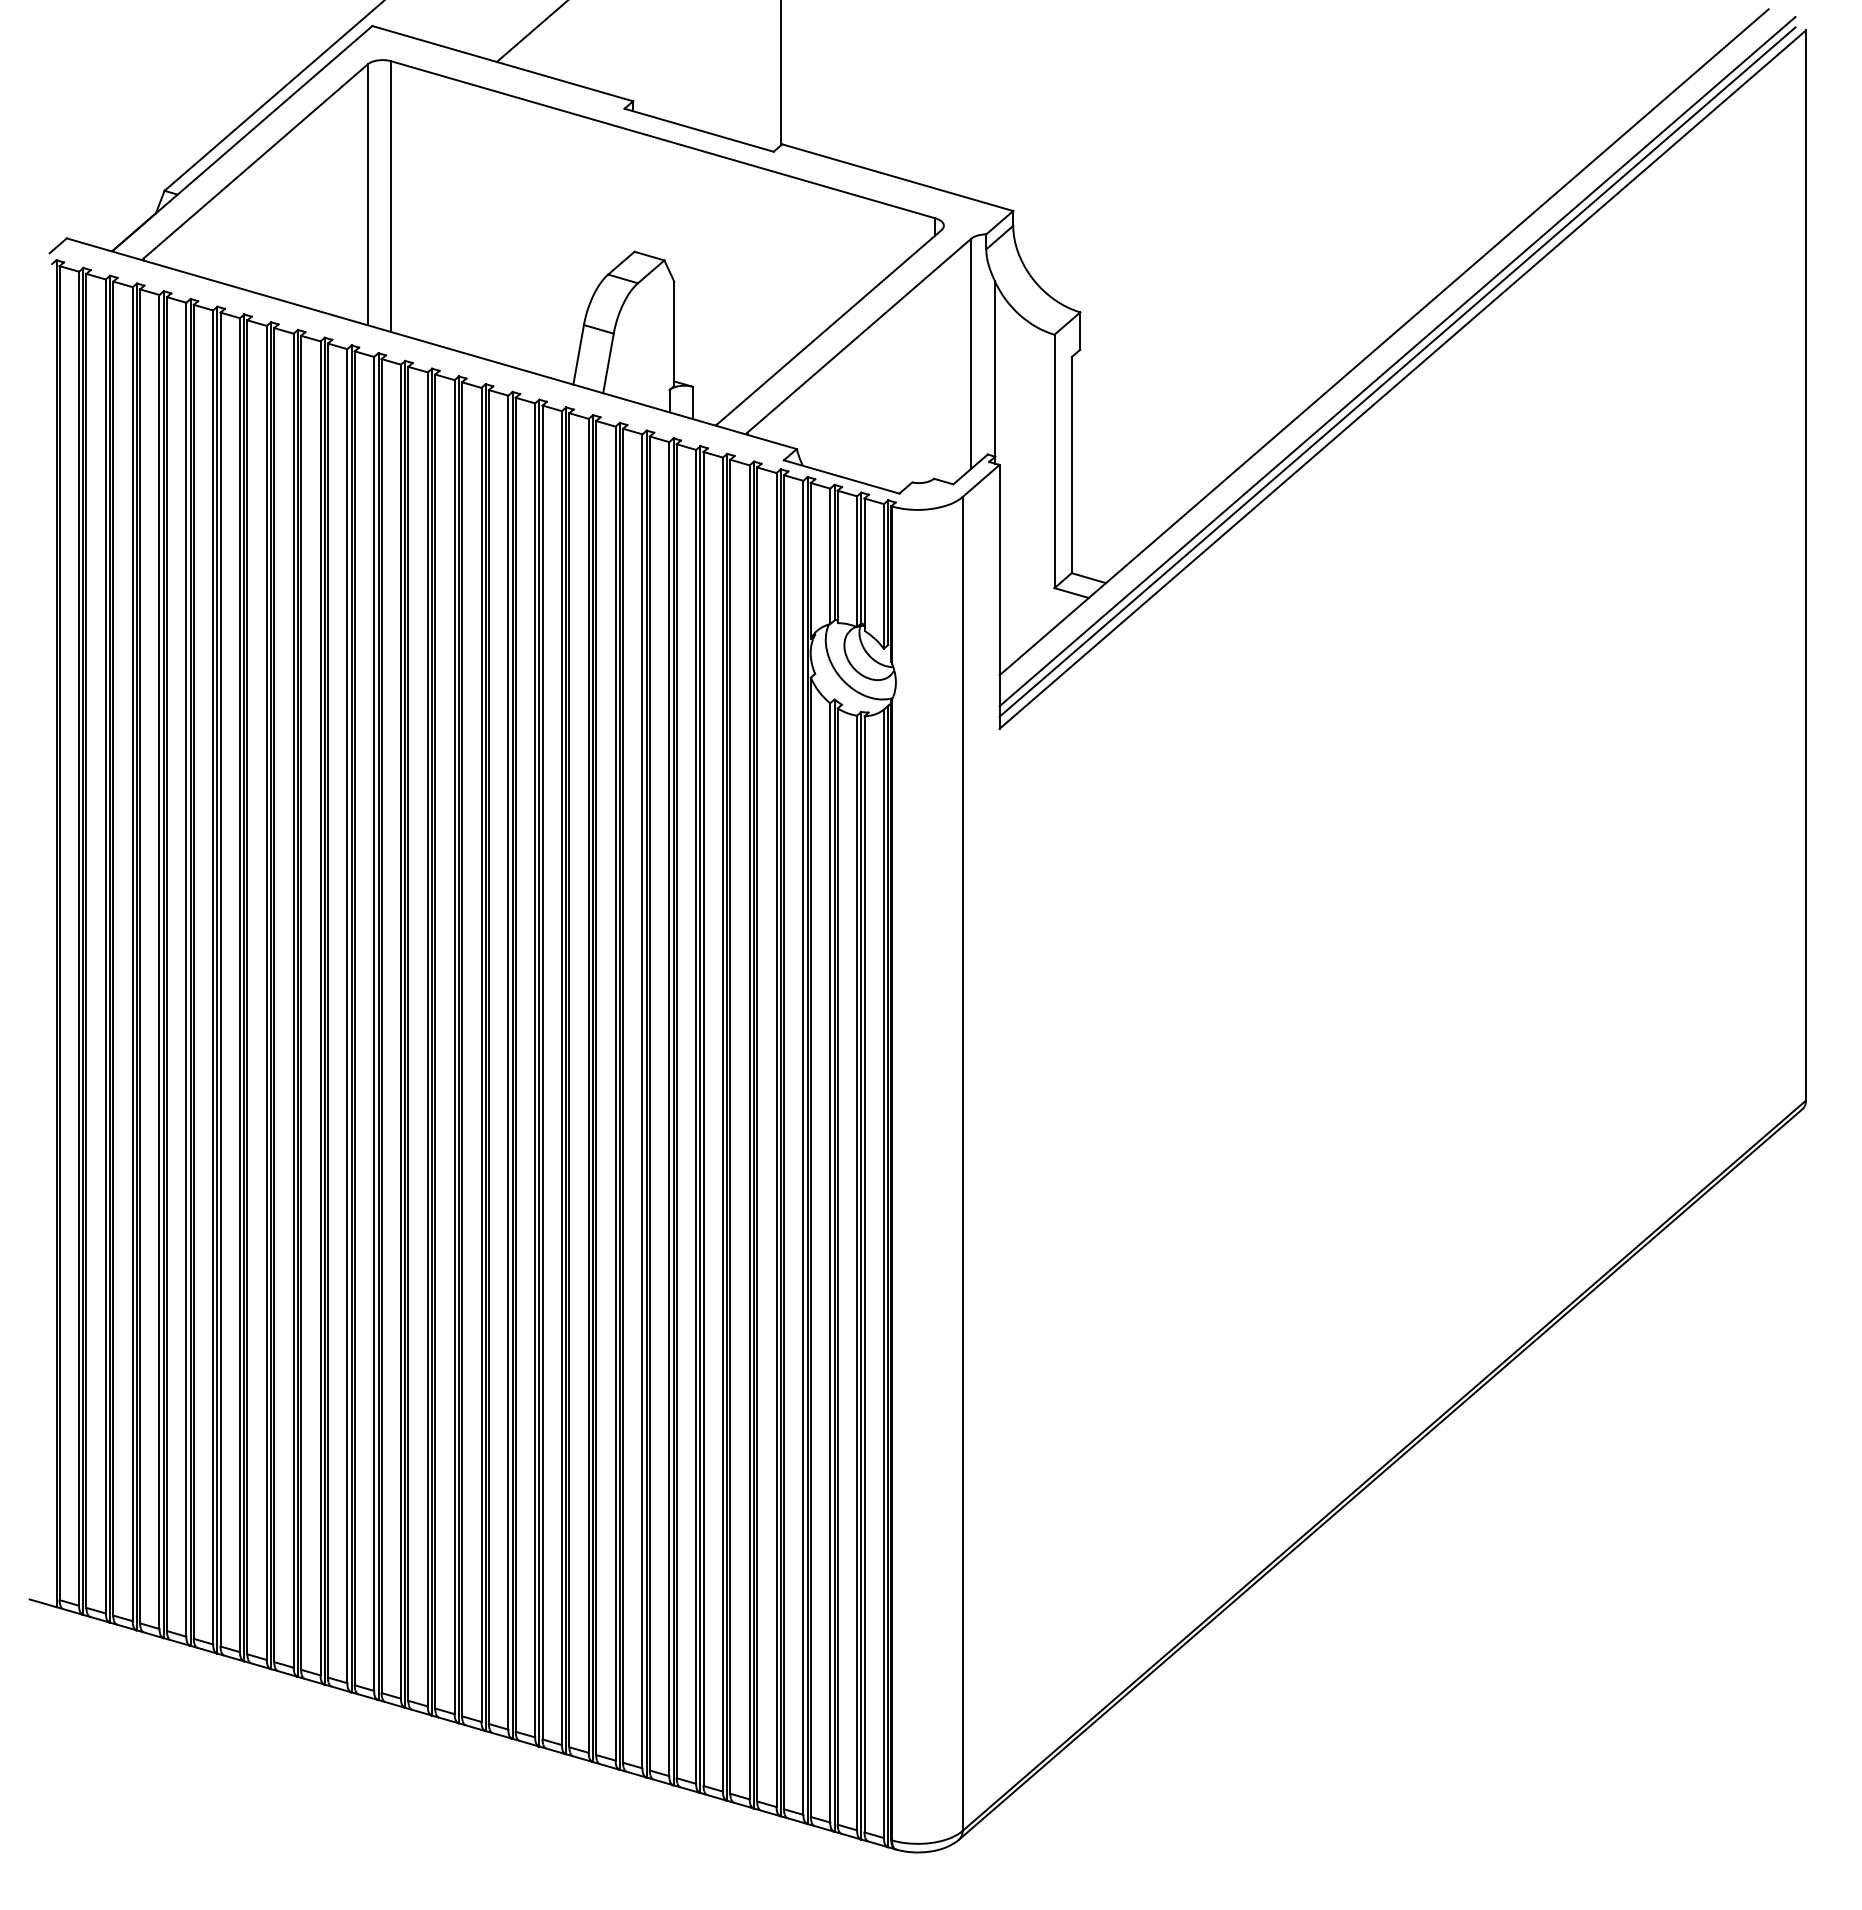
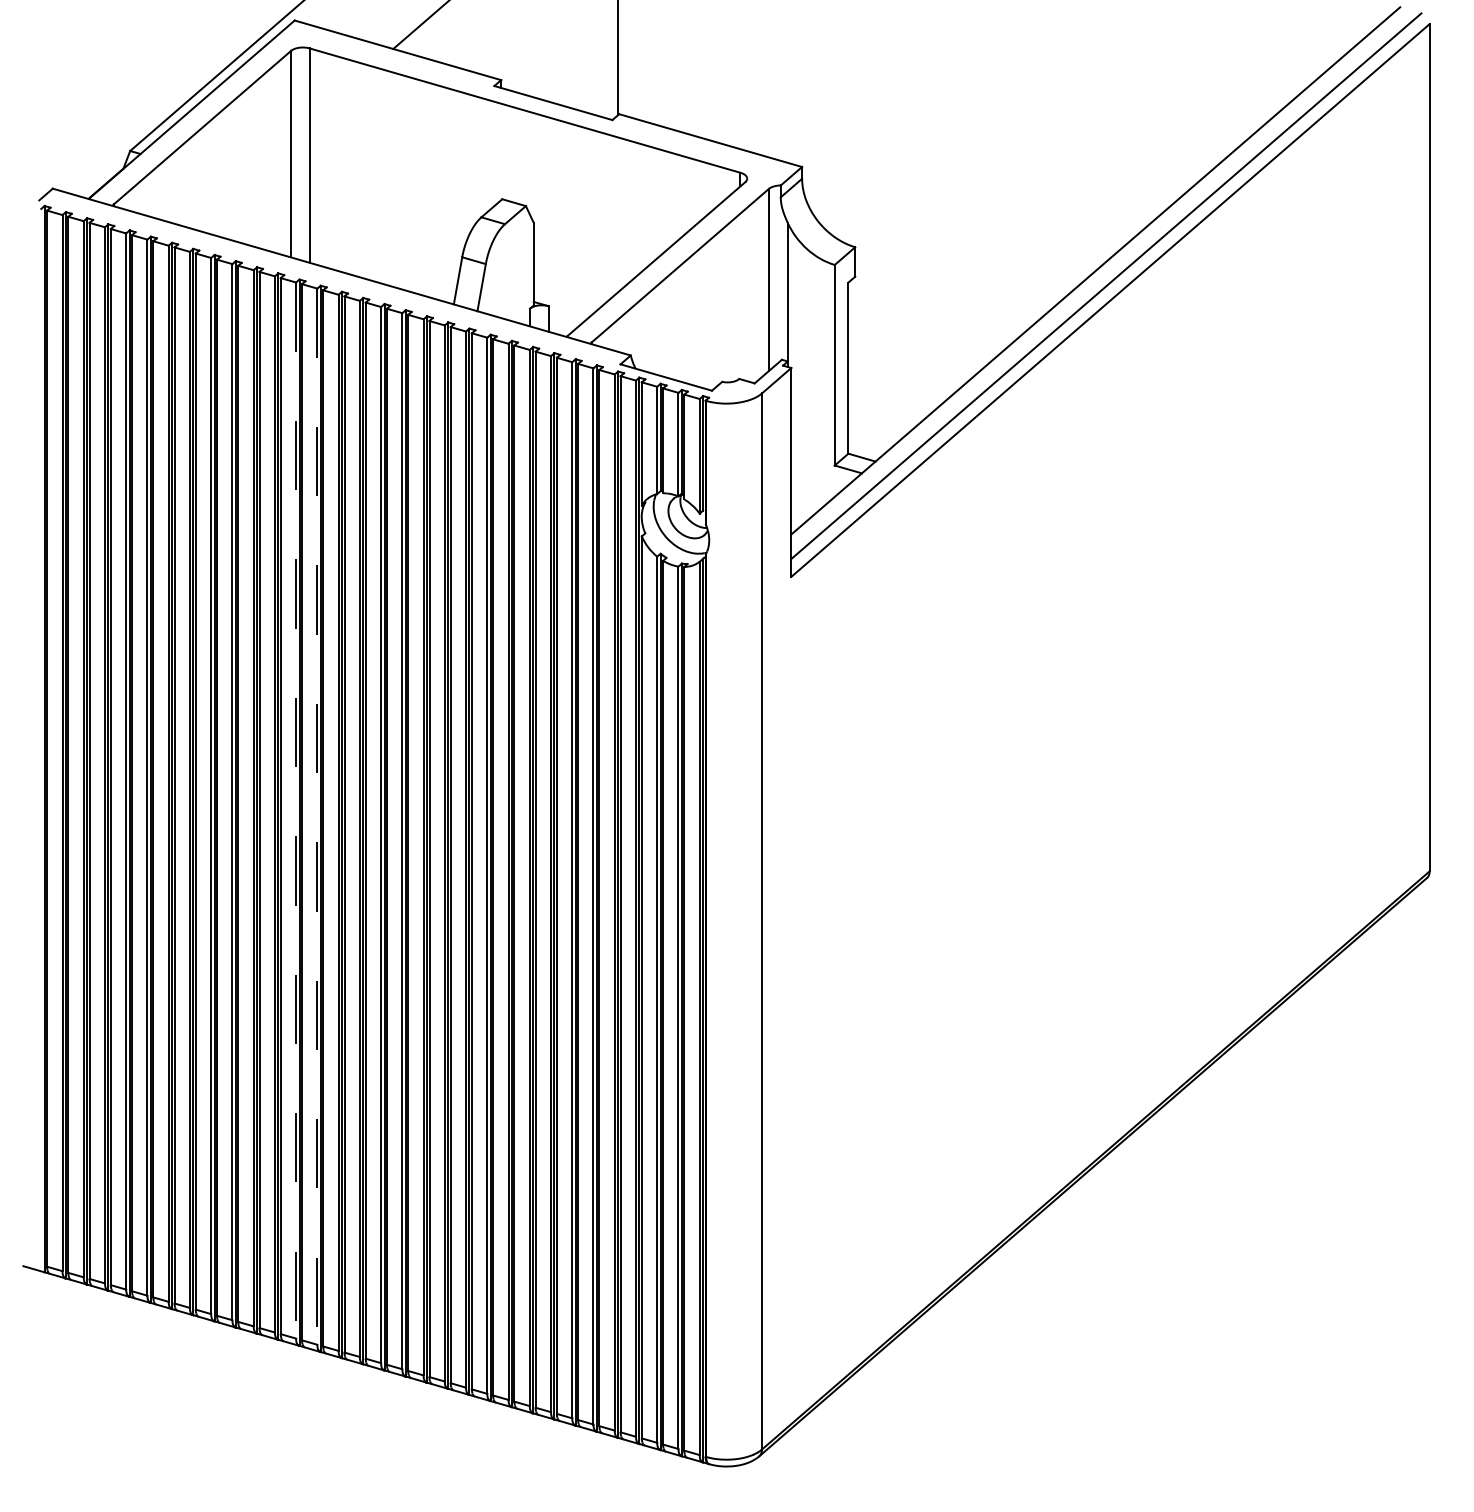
line: (1397, 371) -> (1106, 294), removed
line: (374, 1023) -> (296, 810), solid -> dashed
line: (400, 1032) -> (317, 817), solid -> dashed

